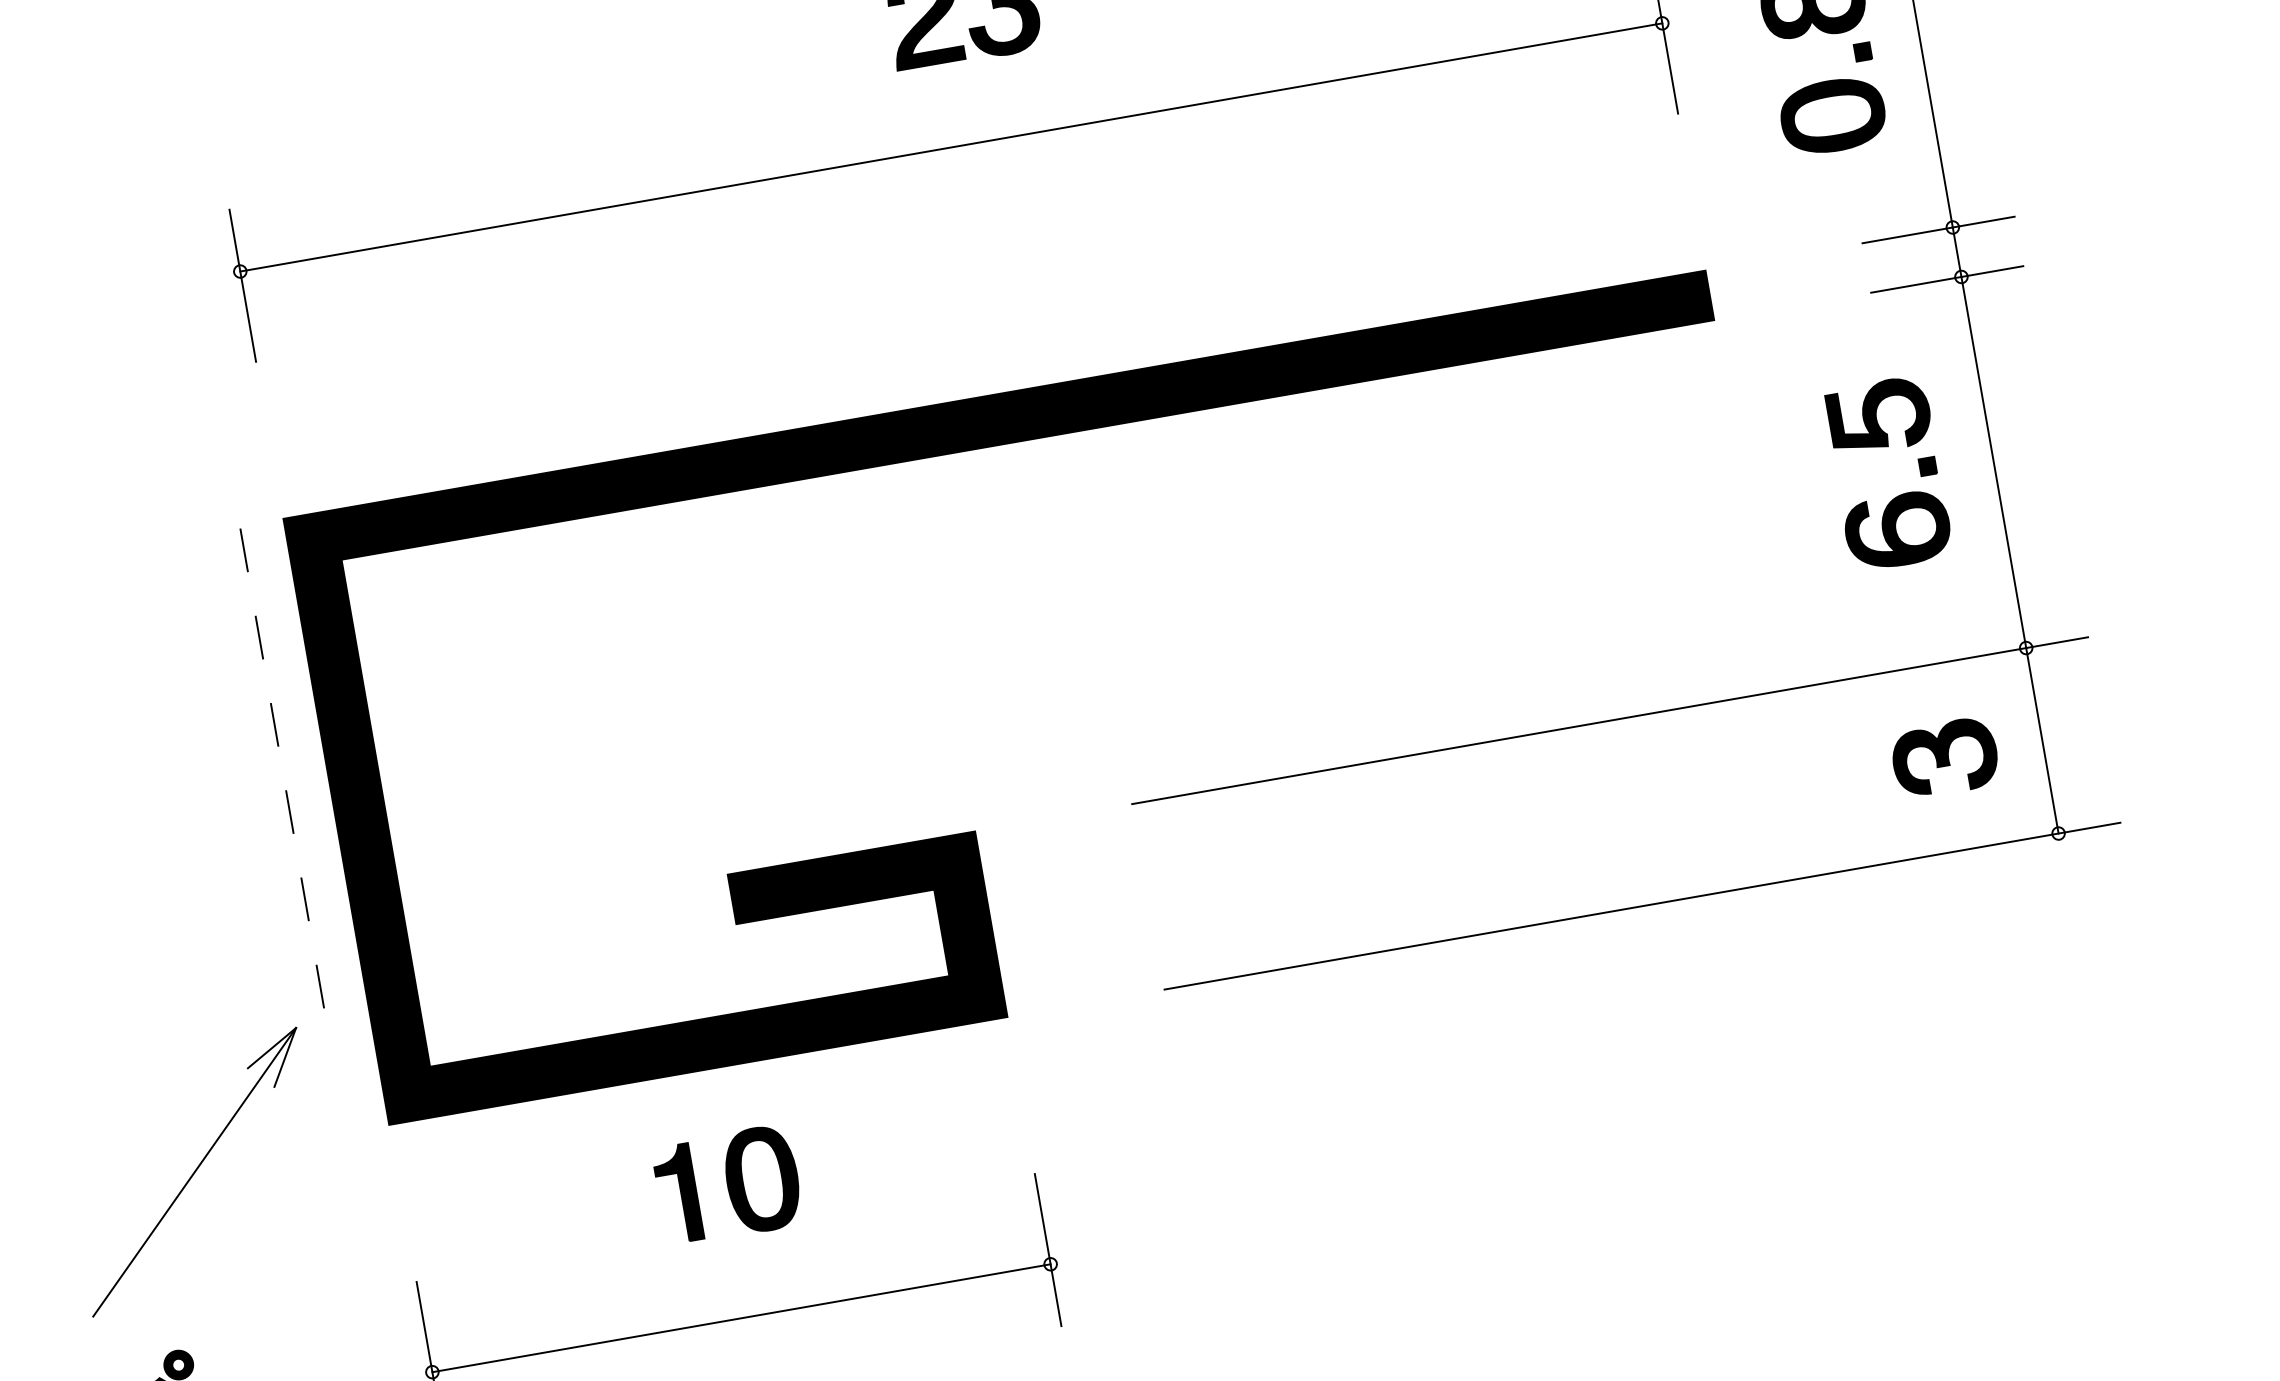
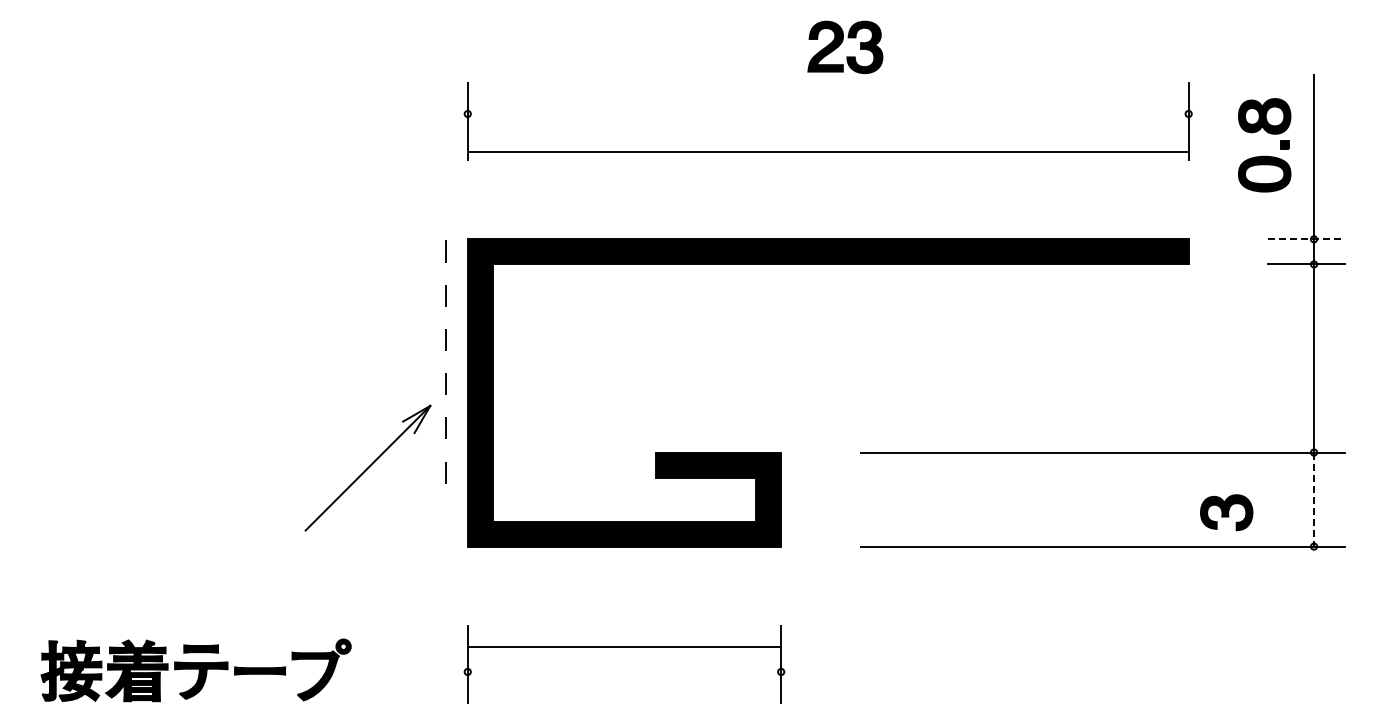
line: (949, 146) -> (827, 151), moved
line: (1937, 230) -> (1306, 239), solid -> dashed
part: (1900, 493) -> (1265, 365), removed
line: (2043, 742) -> (1314, 500), solid -> dashed
part: (1944, 757) -> (1226, 512), moved
part: (193, 1171) -> (367, 467), moved
part: (726, 1183) -> (628, 604), removed
line: (741, 1317) -> (624, 646), moved

